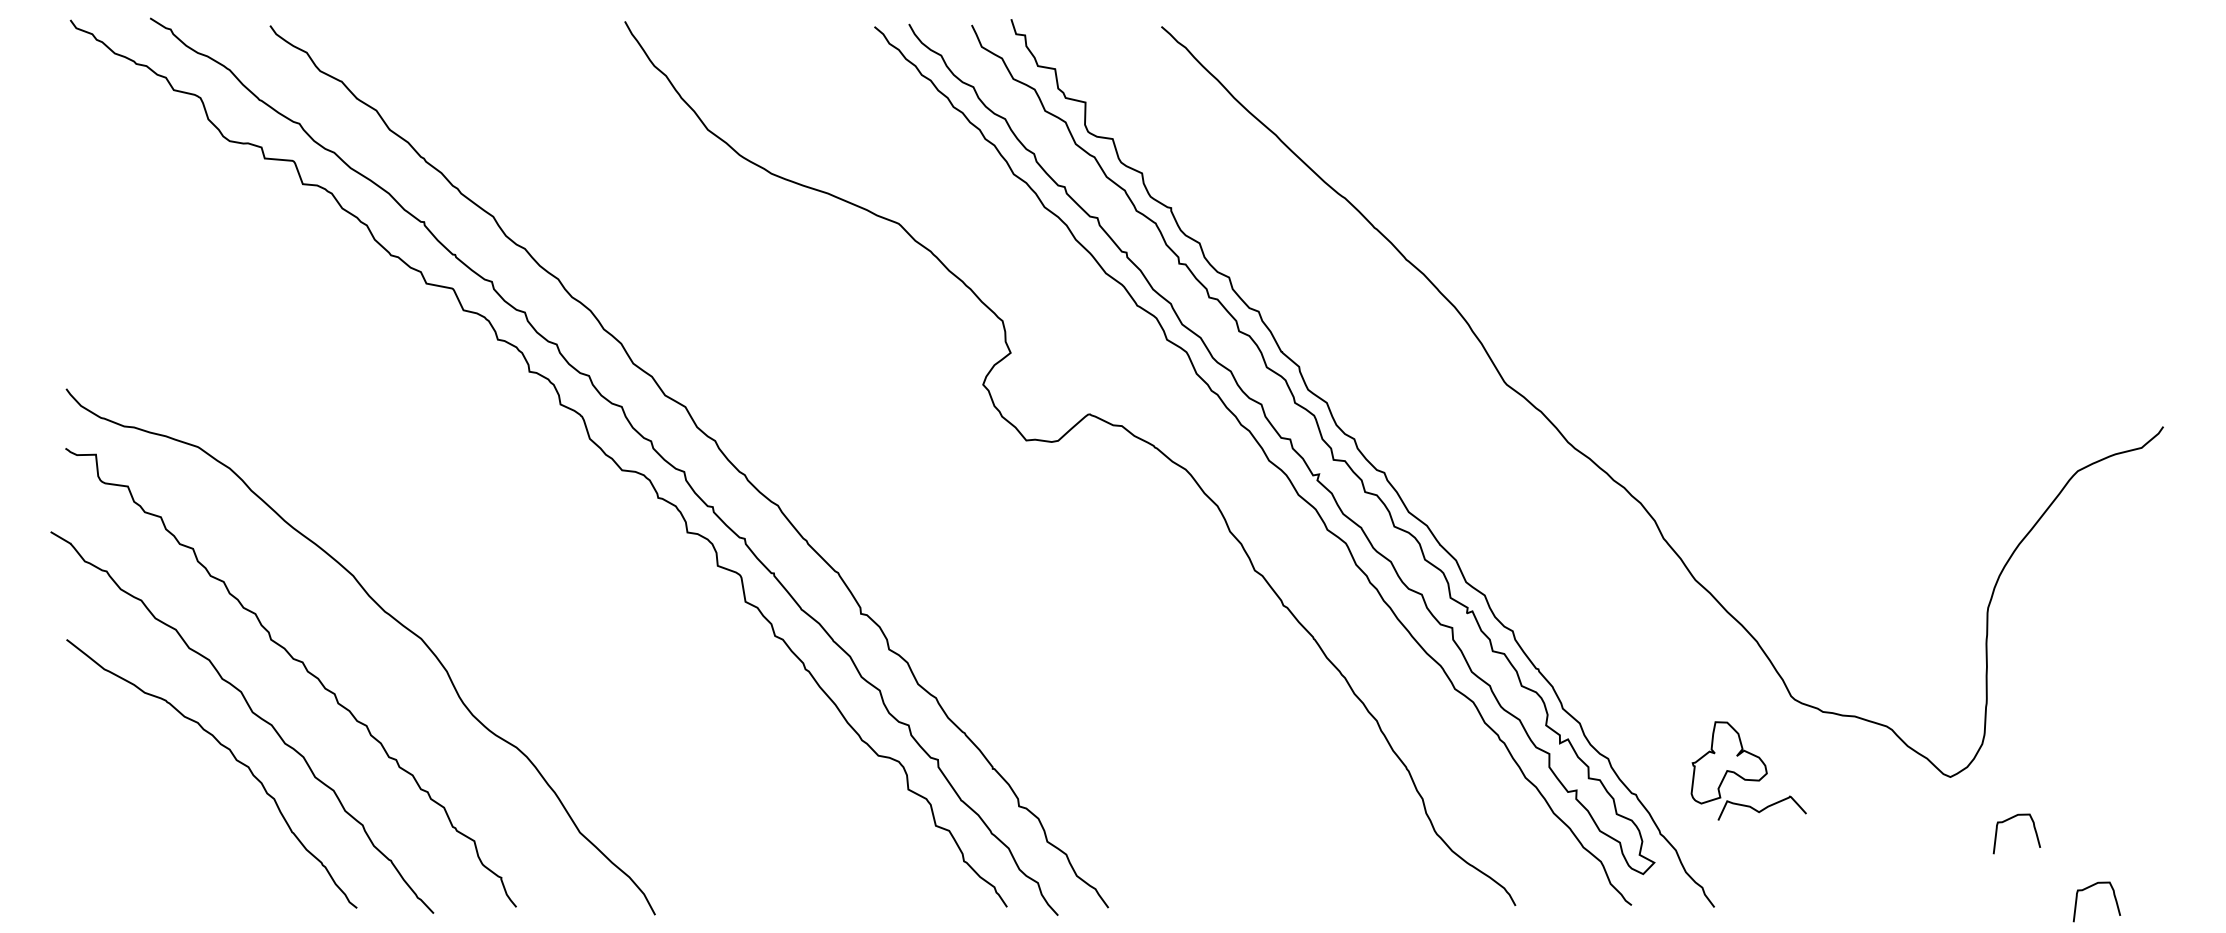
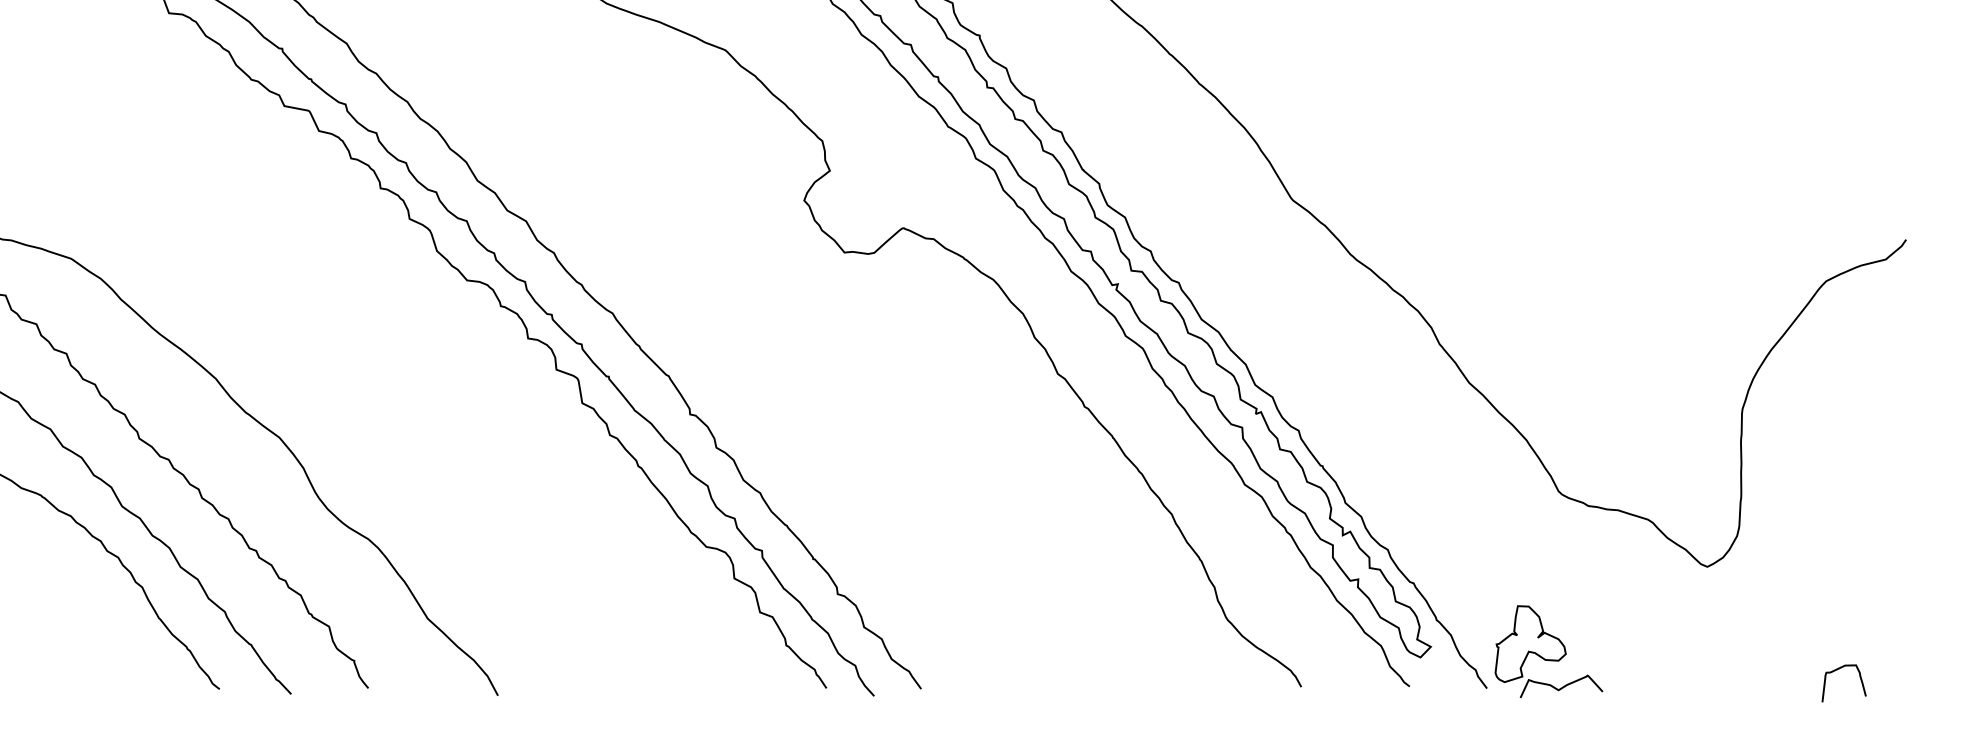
part: (1748, 770) -> (1548, 651), moved
curve: (2010, 819) -> (1763, 606), removed

